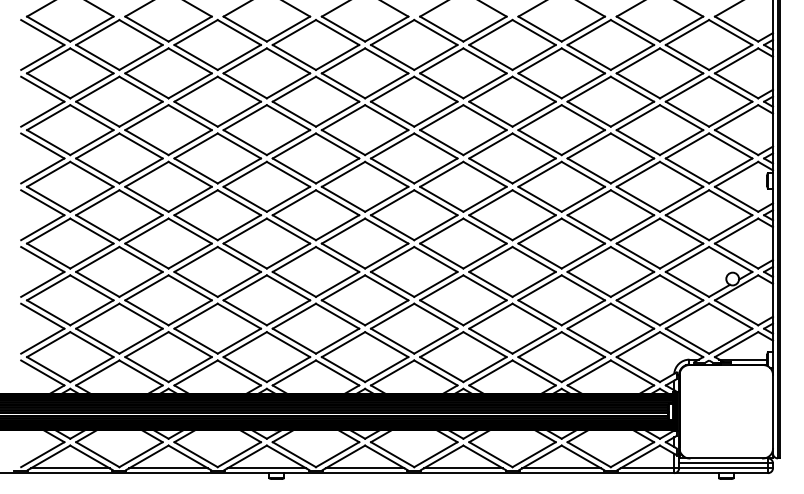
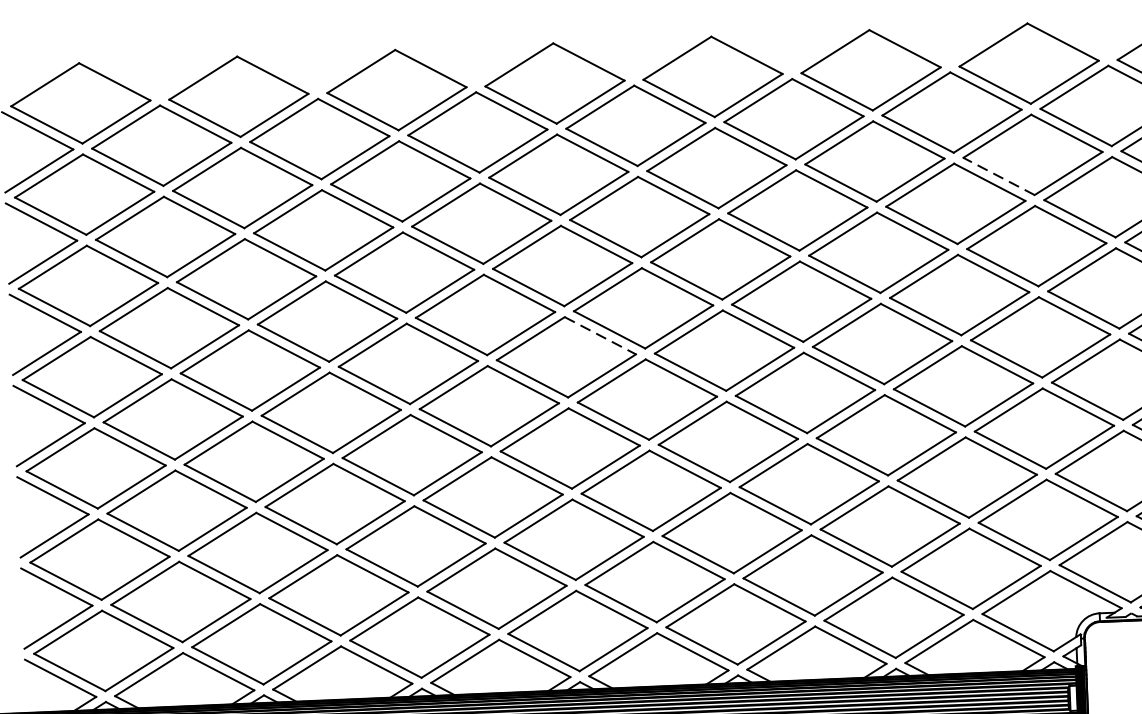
line: (638, 85) -> (999, 175), solid -> dashed
line: (386, 174) -> (599, 335), solid -> dashed

